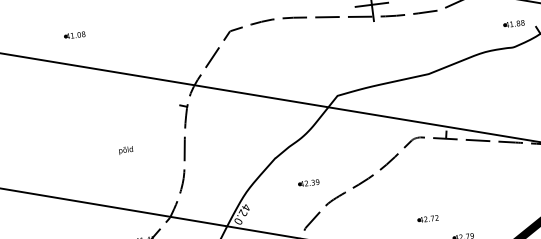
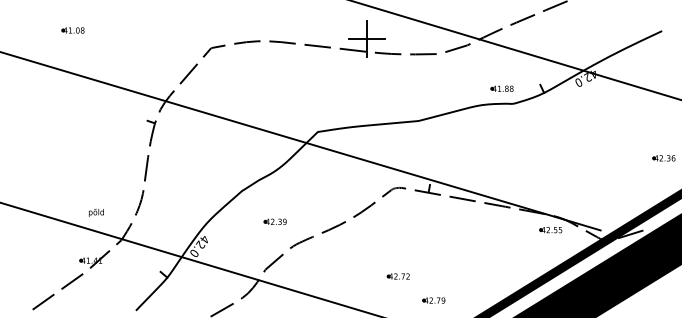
part: (513, 23) -> (501, 88), moved
part: (74, 35) -> (72, 30), moved
text: (126, 150) -> (96, 212), moved

